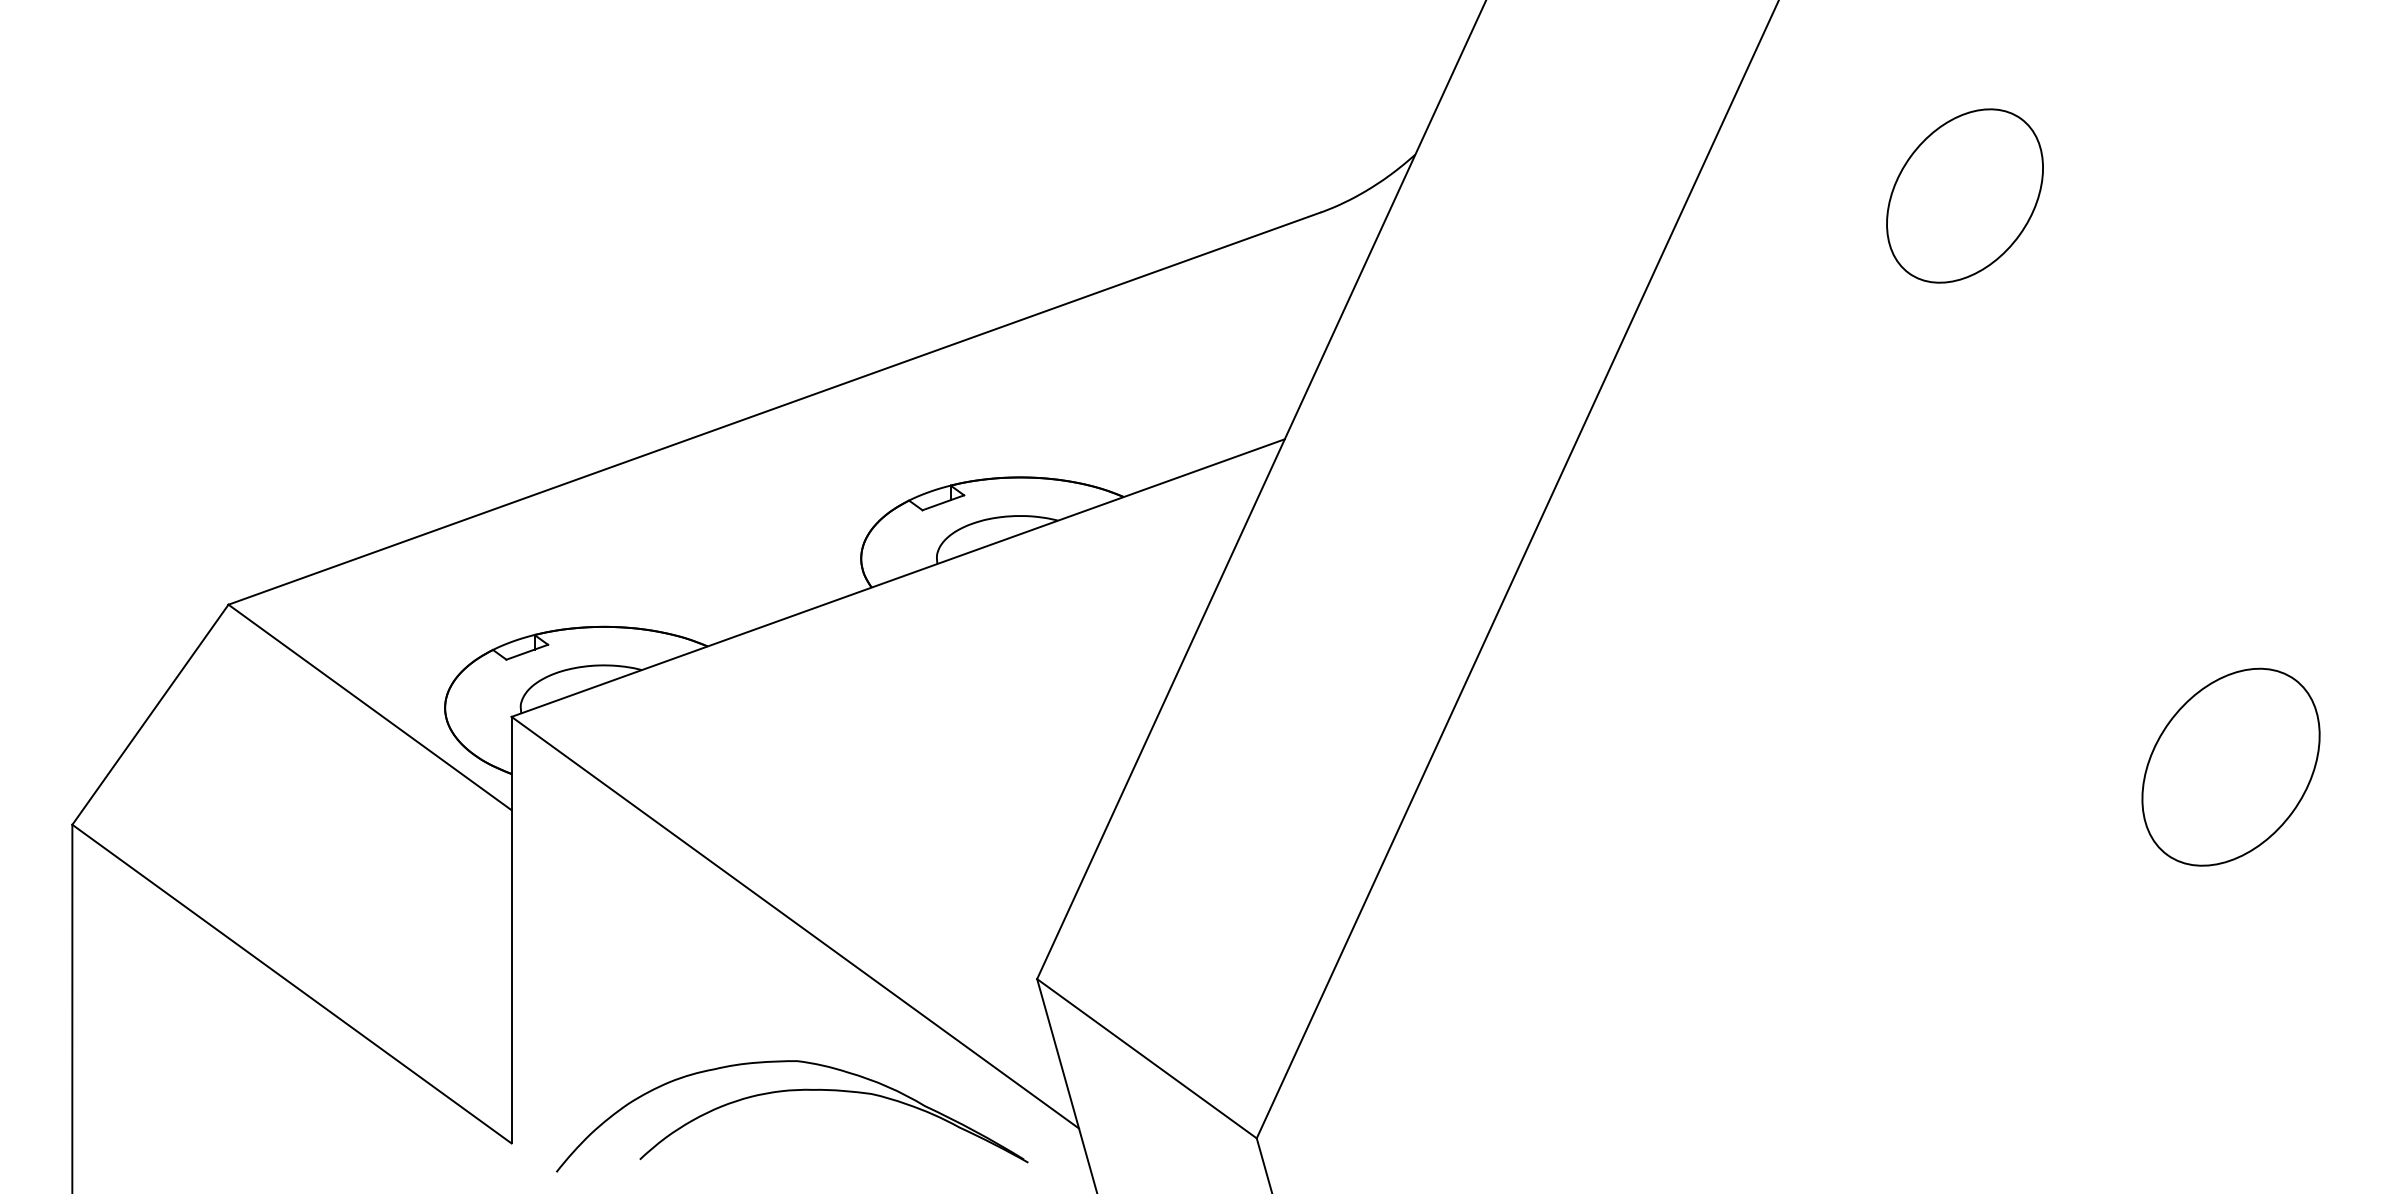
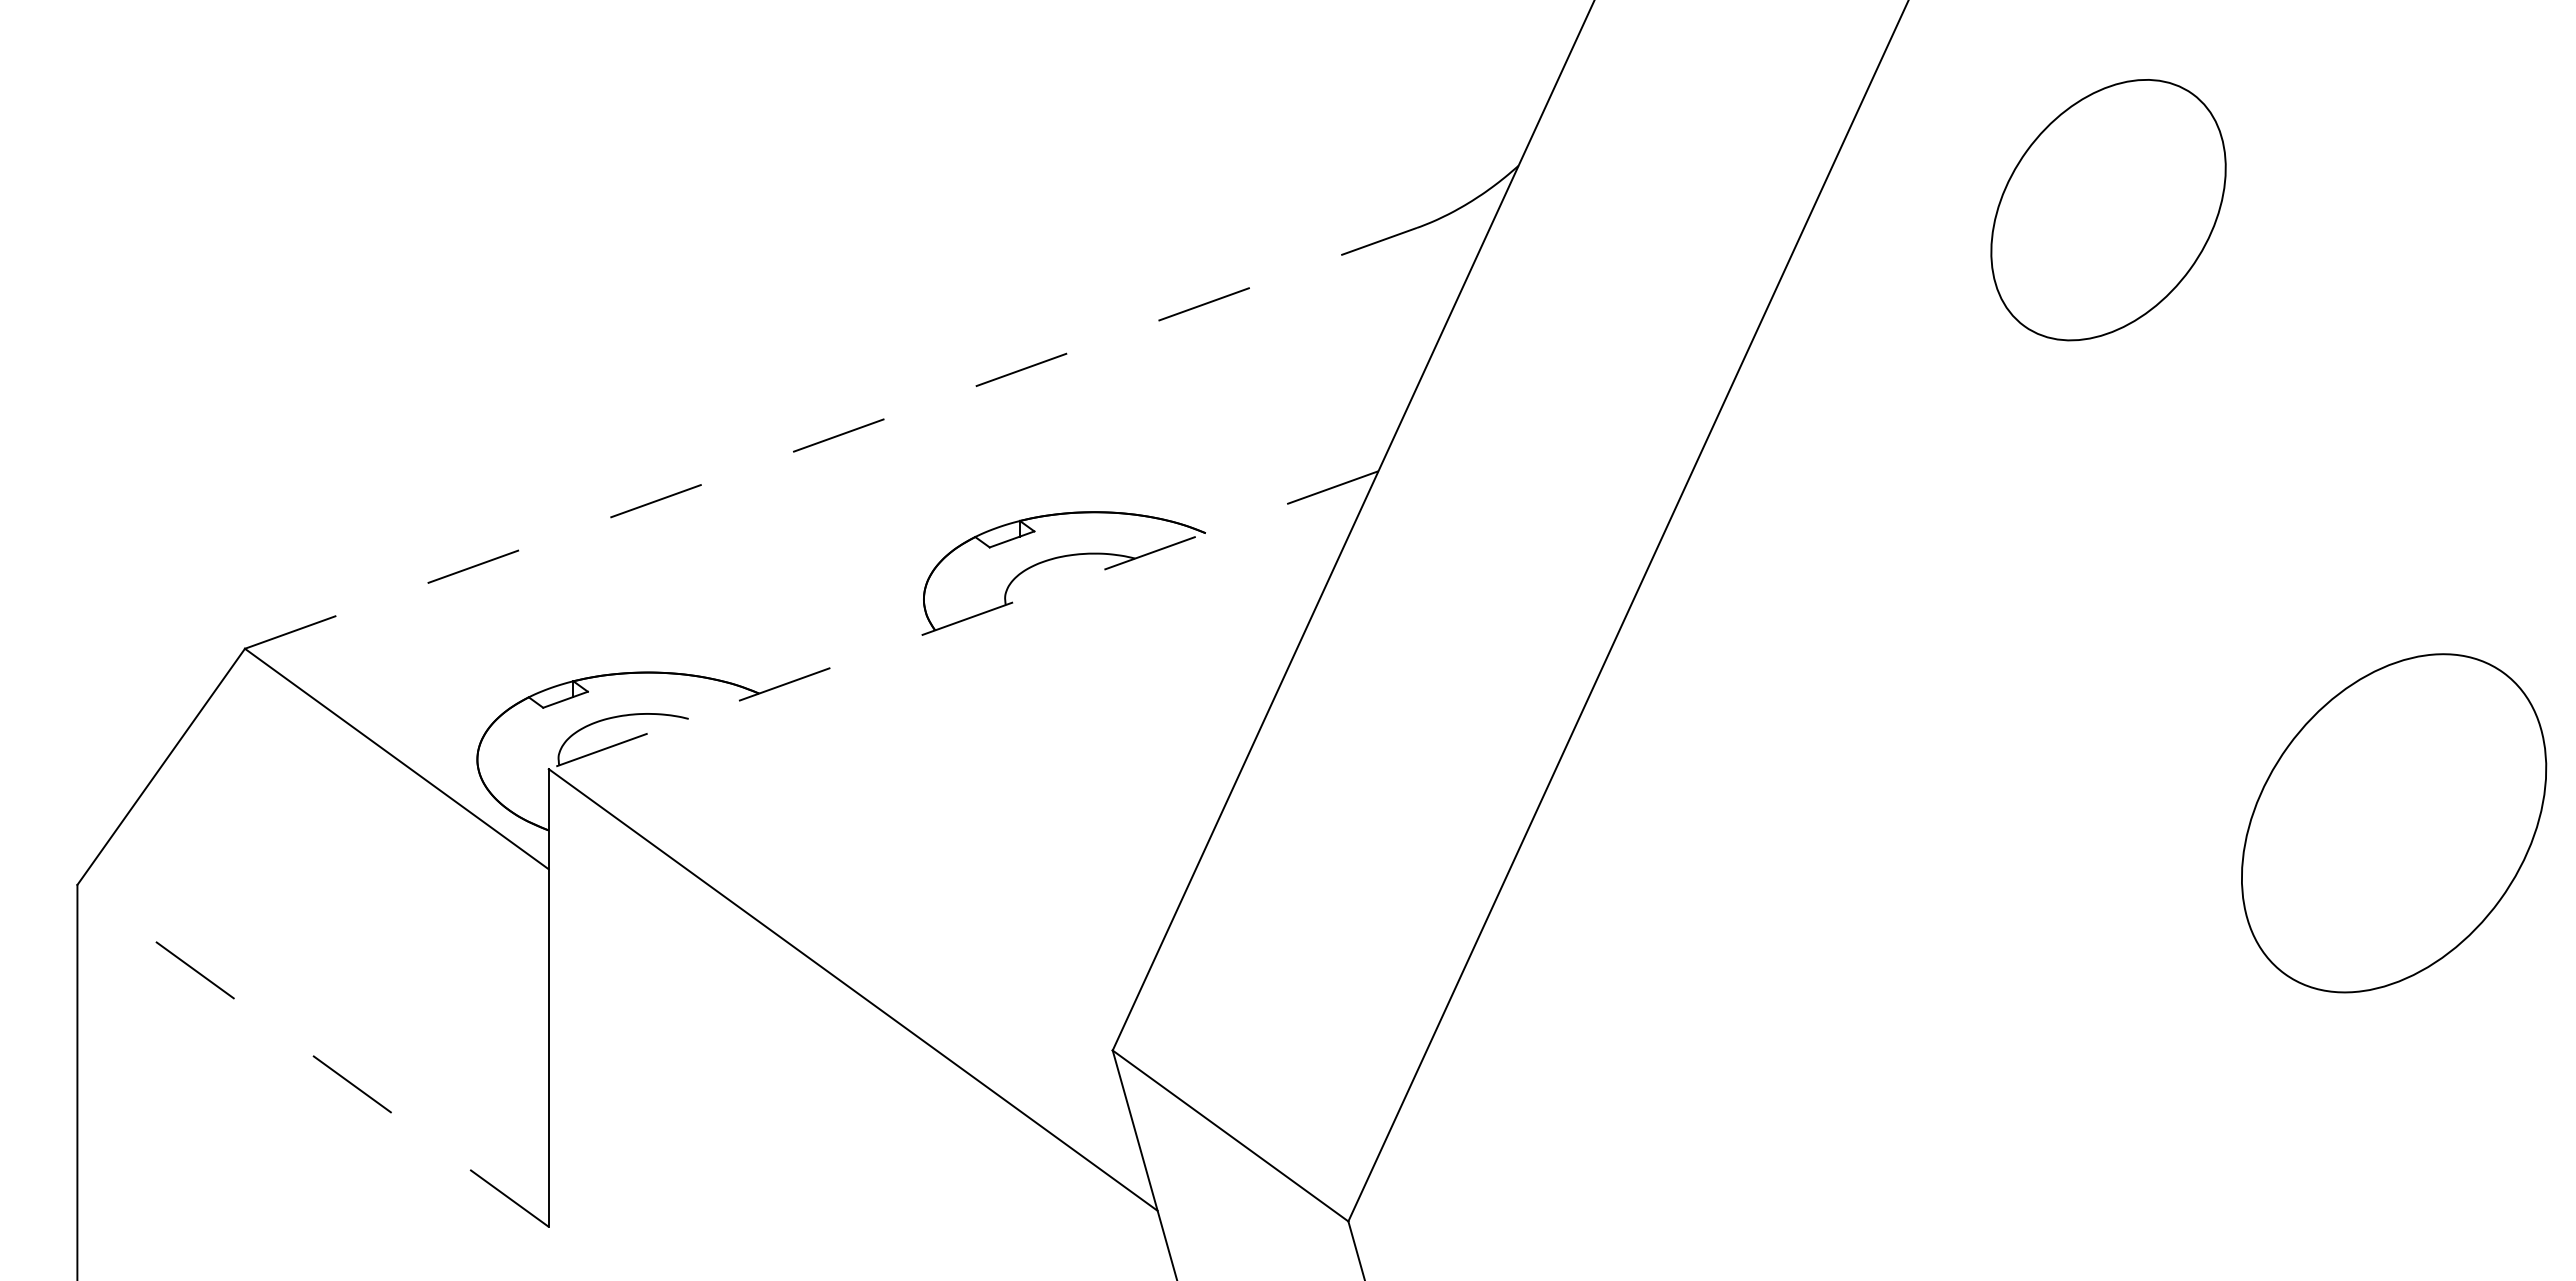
part: (1964, 196) -> (2107, 210), size x1.4
line: (775, 408) -> (831, 438), solid -> dashed
line: (898, 578) -> (963, 620), solid -> dashed
part: (2230, 766) -> (2393, 822), size x1.6
line: (291, 983) -> (312, 1055), solid -> dashed
part: (787, 1091) -> (844, 1171), removed

